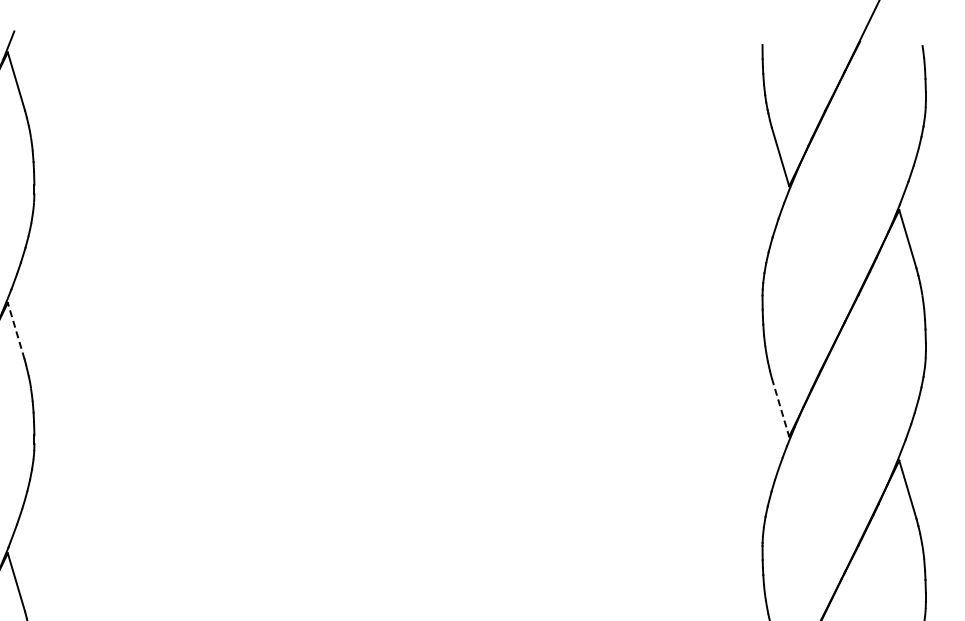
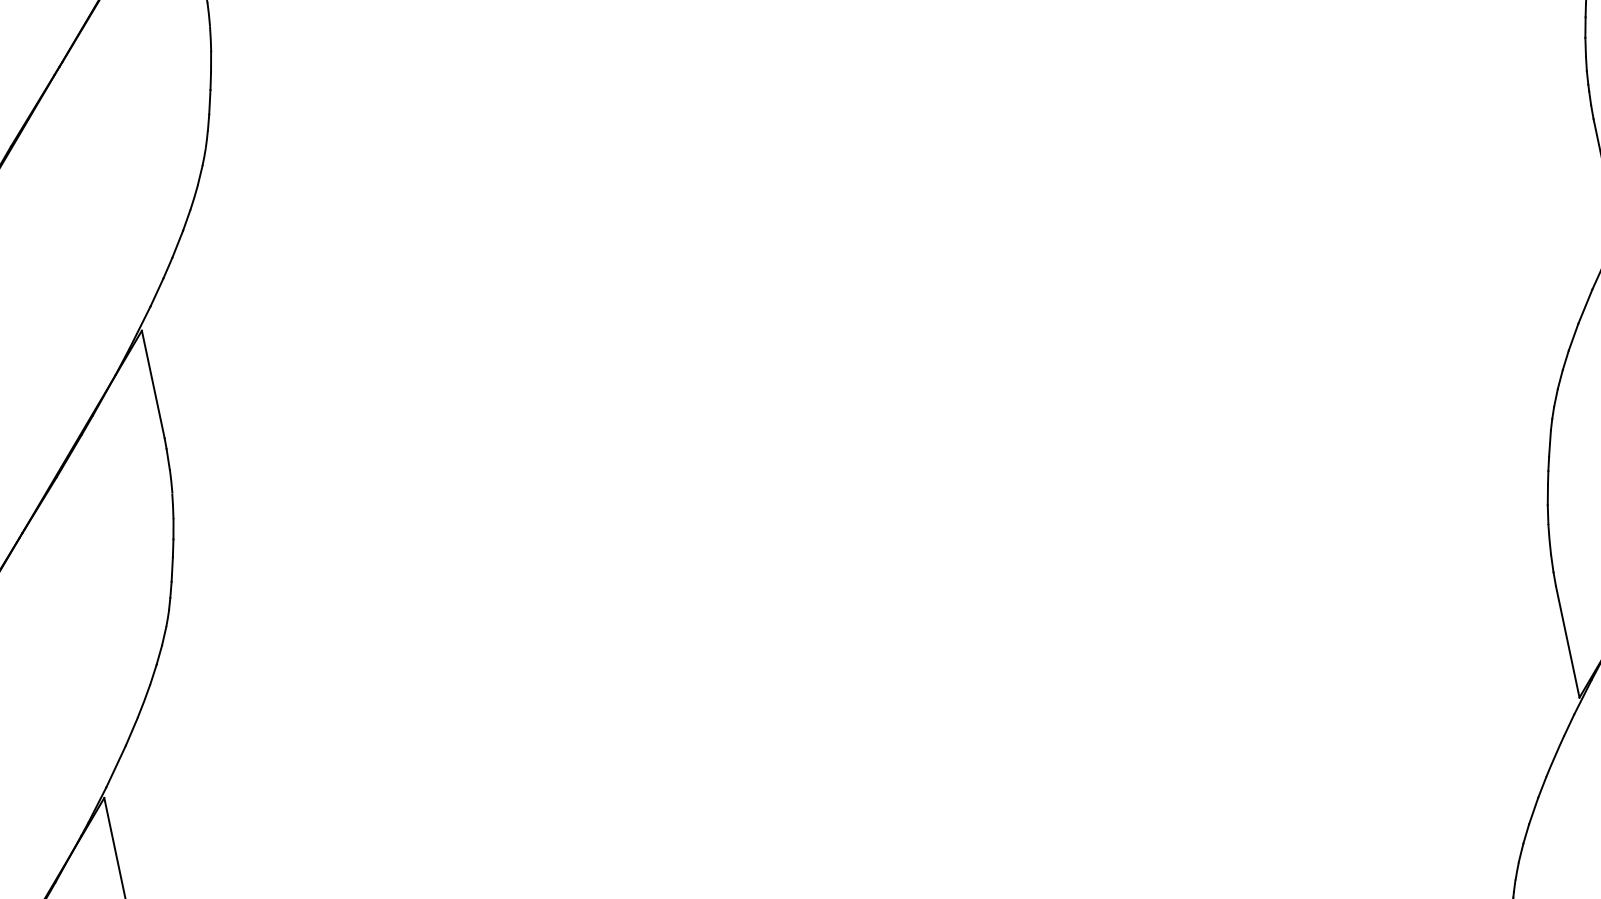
line: (16, 330) -> (153, 383), dashed -> solid
line: (780, 407) -> (1567, 641), dashed -> solid

